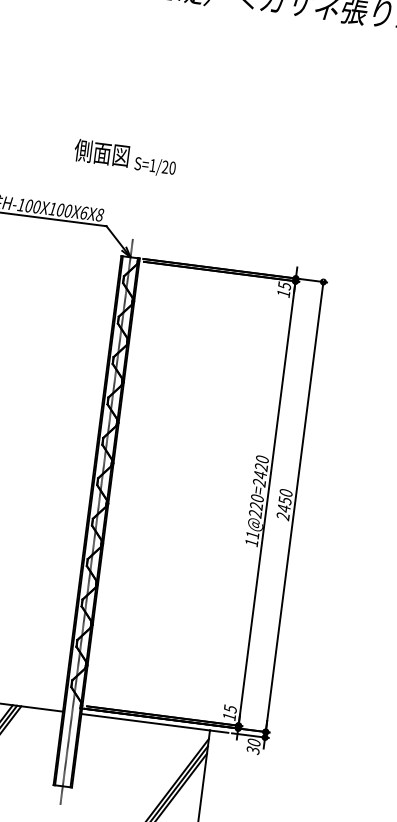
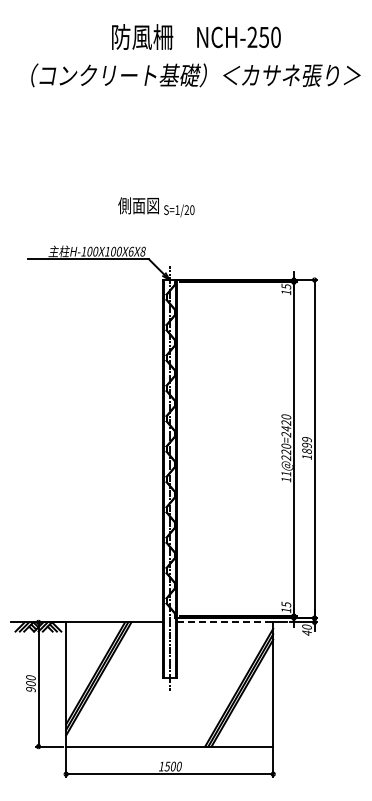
text: (283, 504) -> (306, 448), 2450 -> 1899
line: (146, 722) -> (225, 622), solid -> dashed
text: (252, 749) -> (306, 632), 30 -> 40

